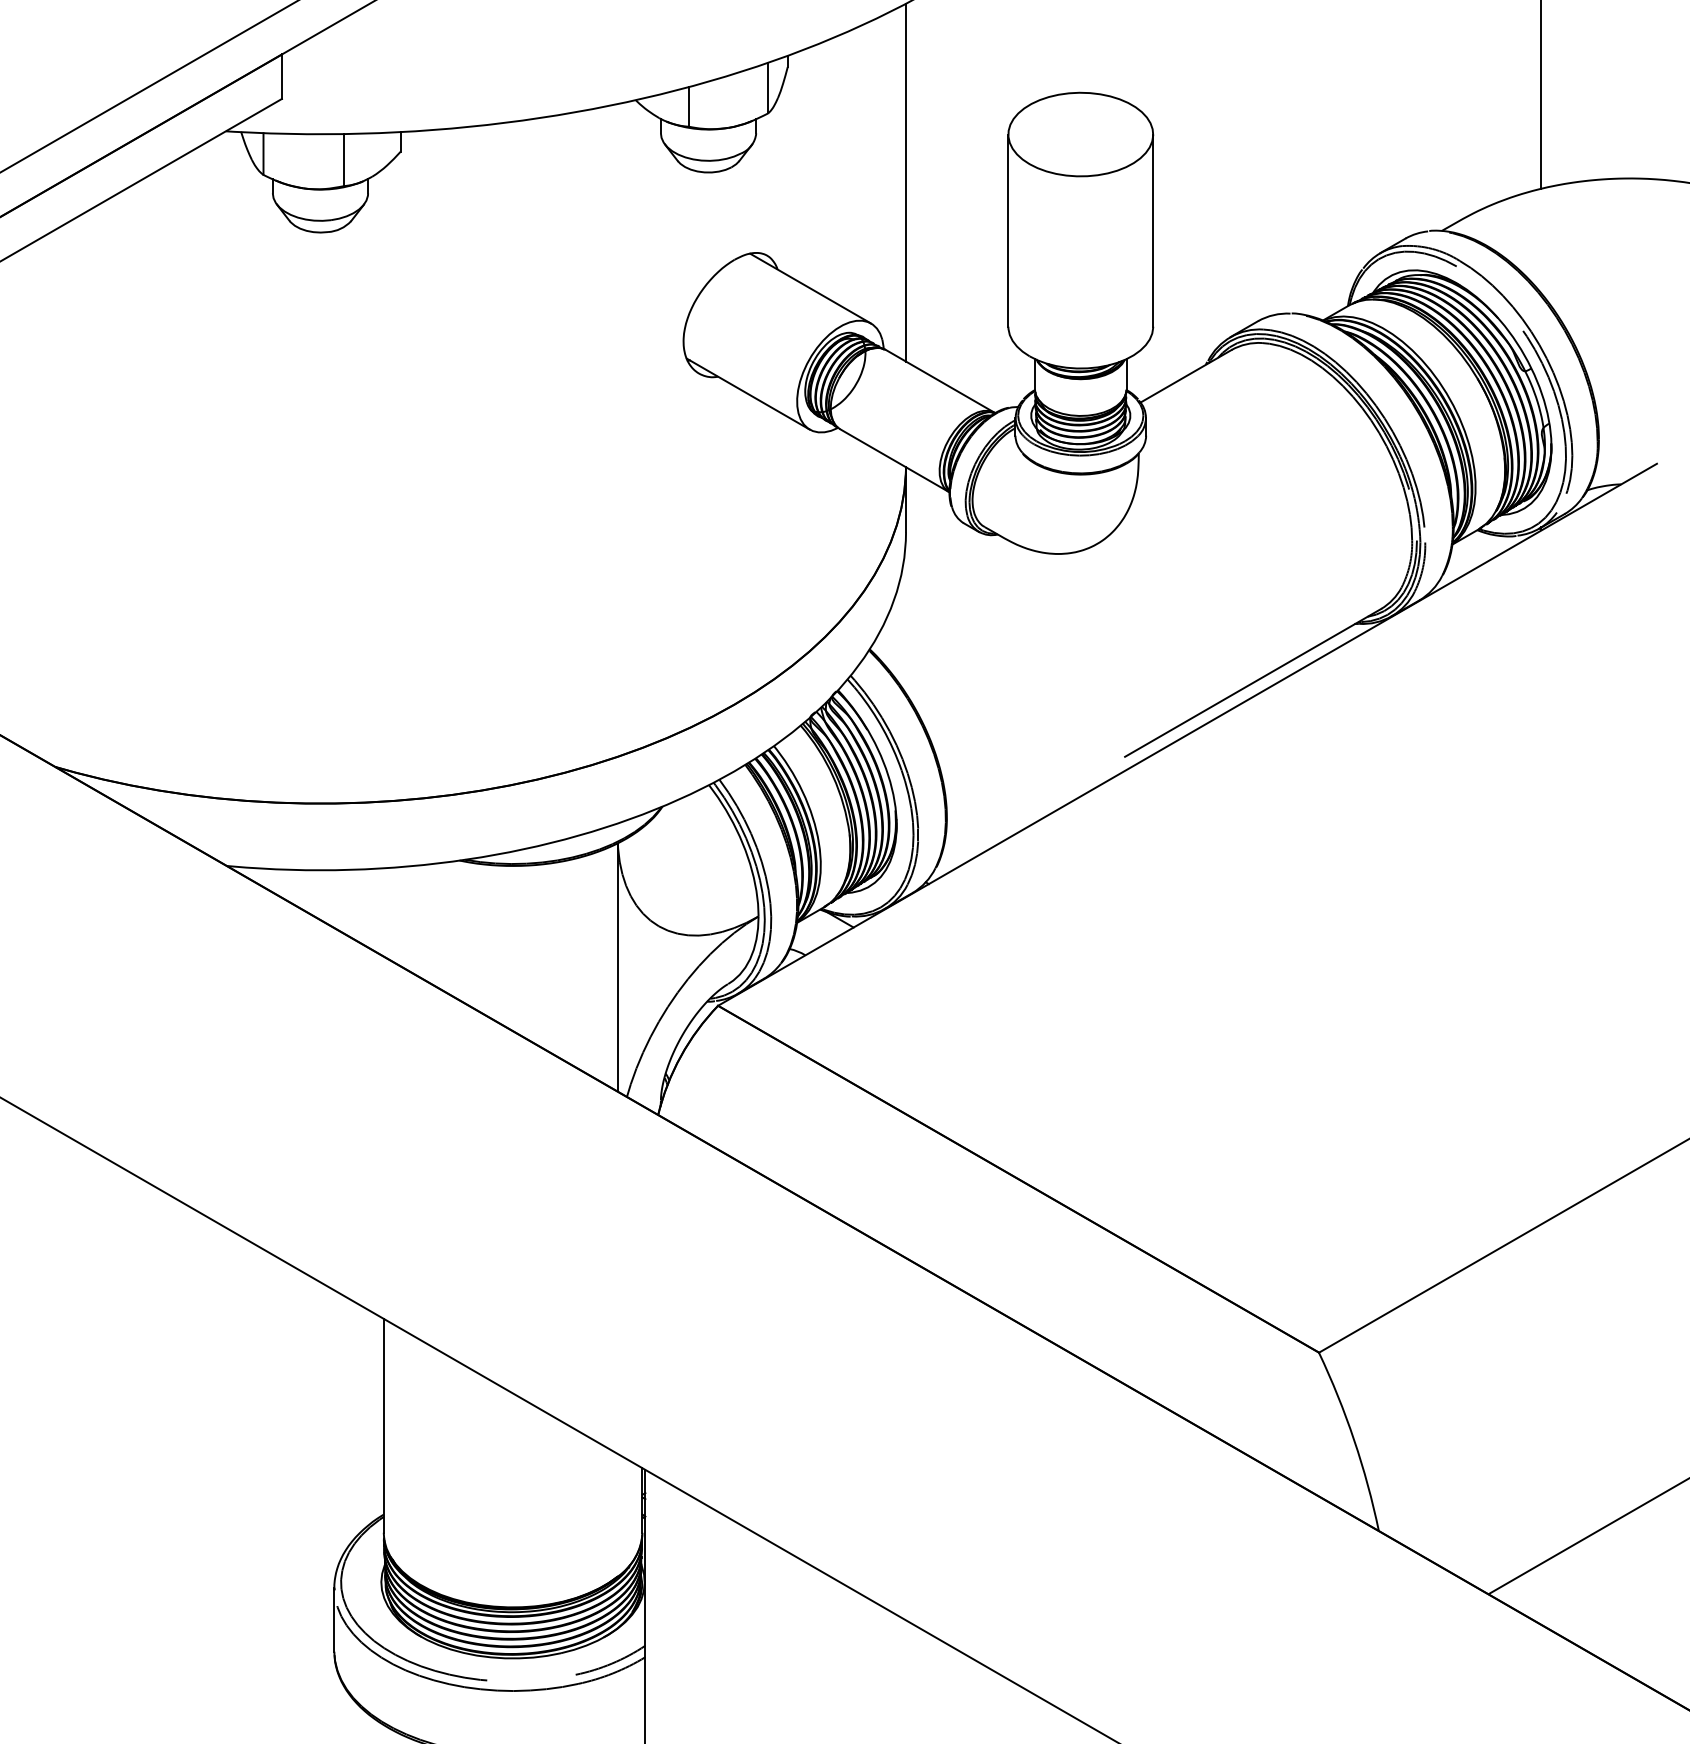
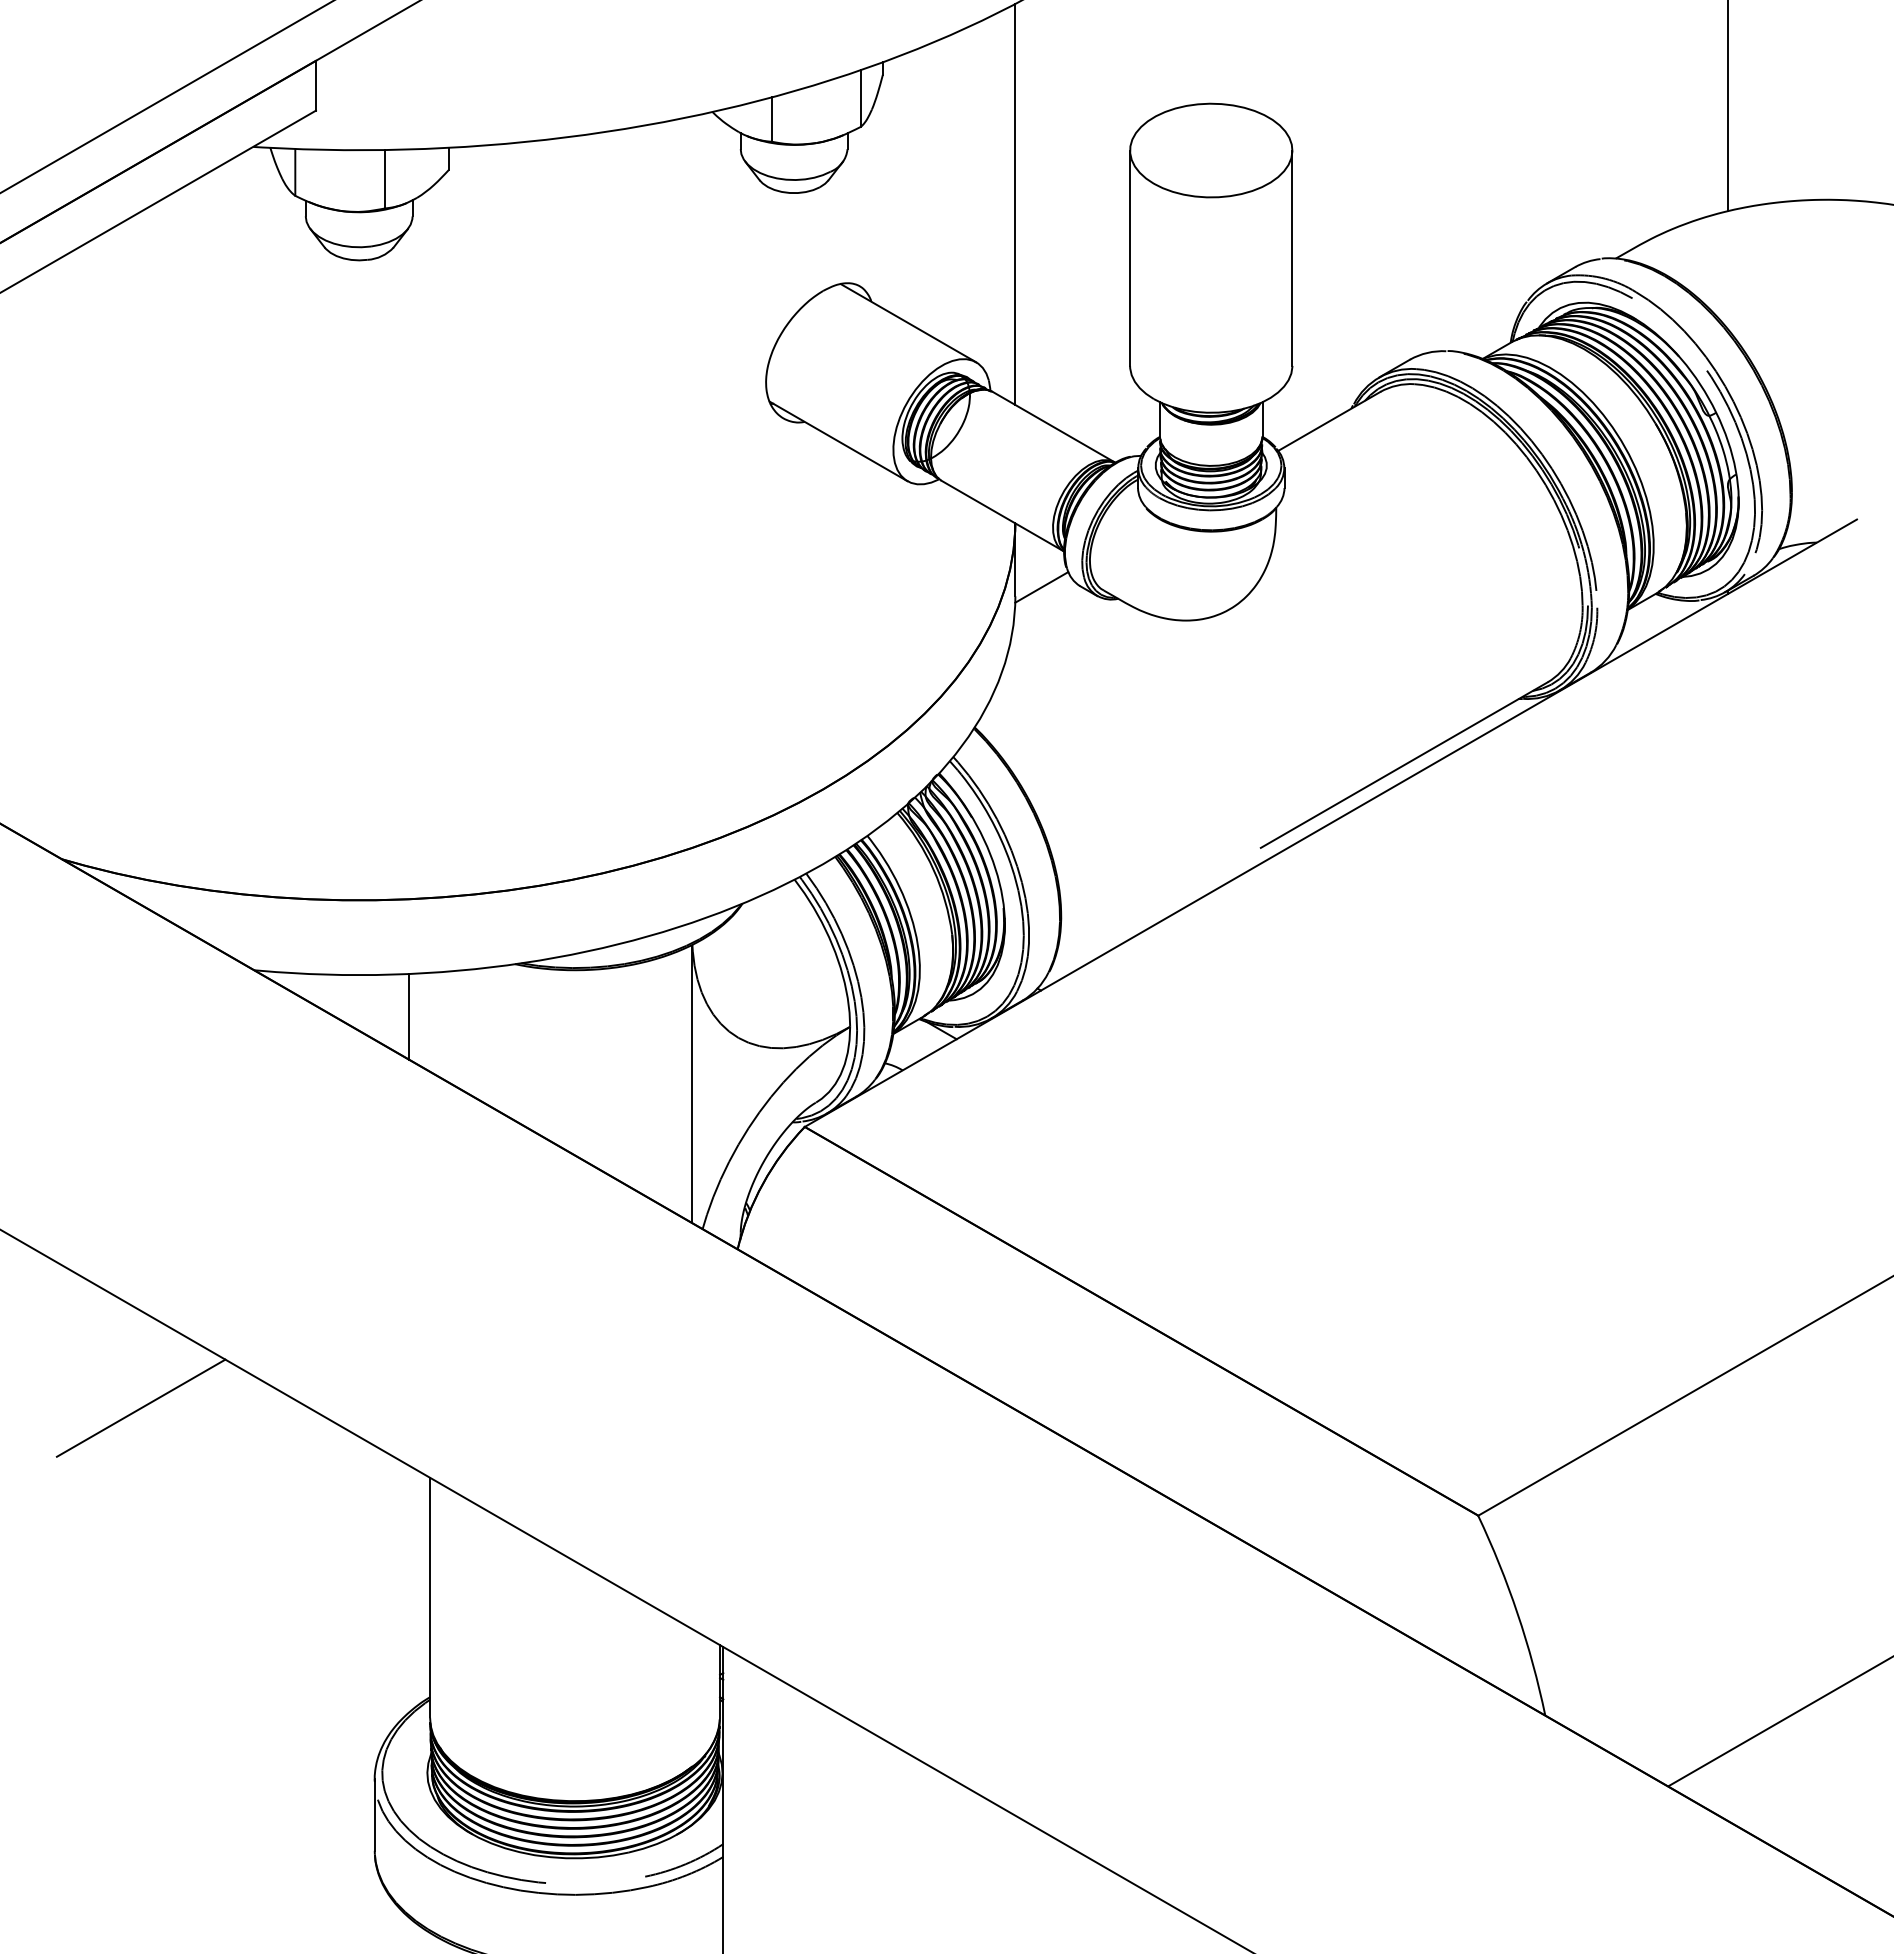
line: (929, 524) -> (1041, 587), added
line: (365, 907) -> (409, 1016), added
line: (125, 1256) -> (140, 1407), added

